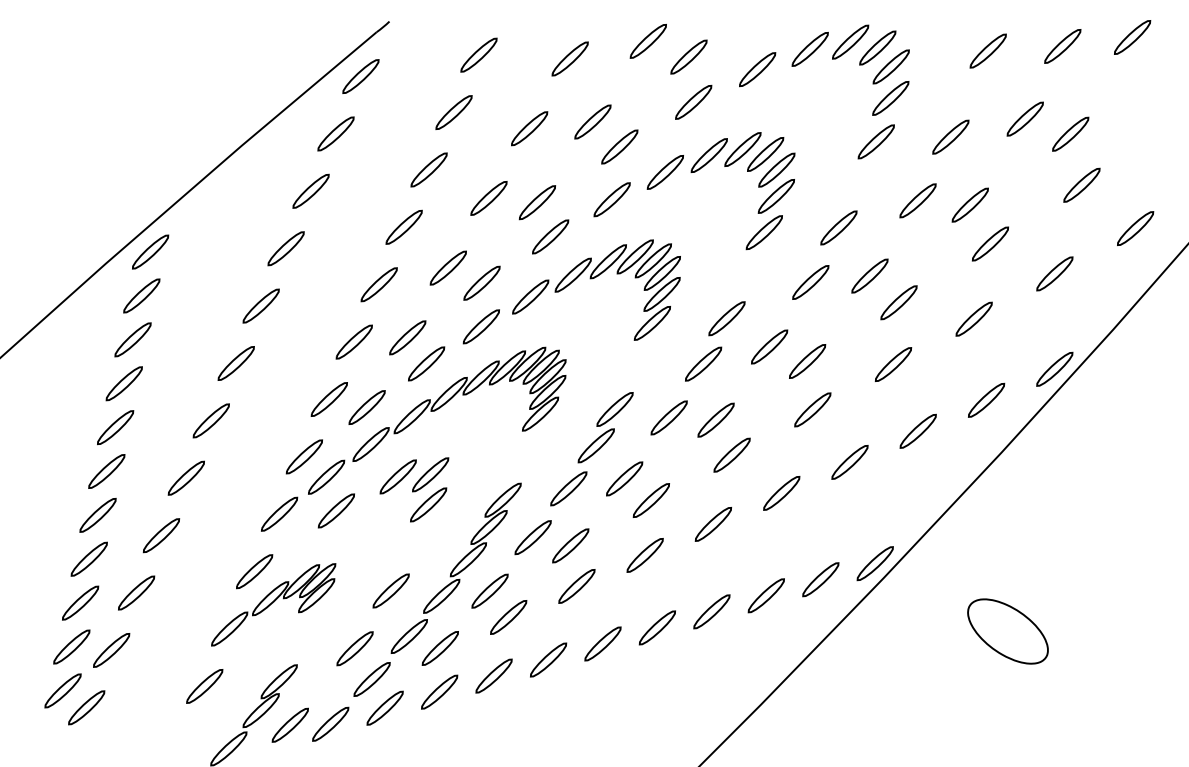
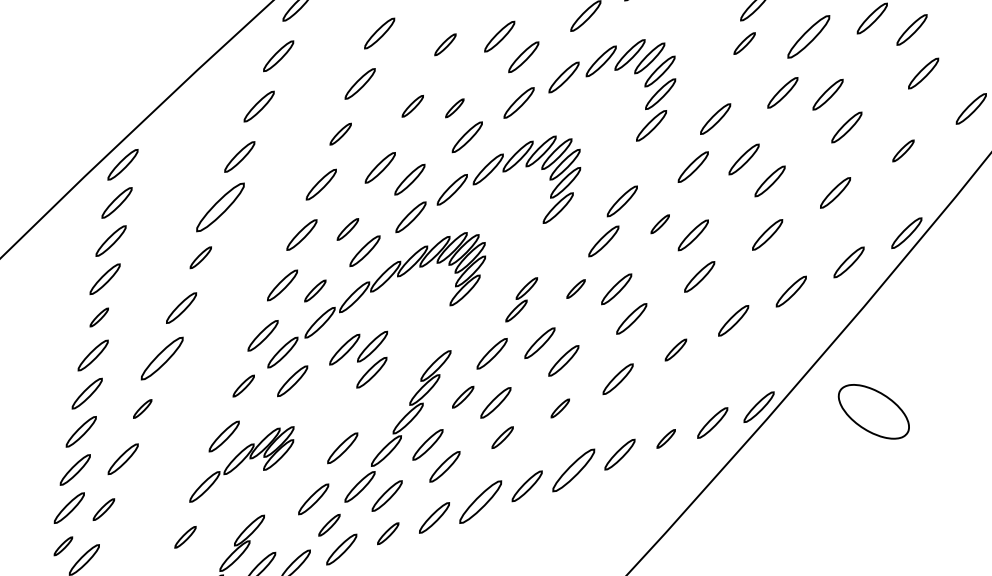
part: (529, 128) -> (445, 44), size x0.7
part: (950, 136) -> (808, 36), size x1.4
part: (875, 141) -> (744, 43), size x0.7
part: (488, 198) -> (412, 106), size x0.7
part: (537, 202) -> (454, 108), size x0.6
part: (403, 226) -> (340, 133), size x0.7
part: (1054, 273) -> (903, 150), size x0.7
part: (260, 305) -> (219, 206), size x1.6
part: (407, 337) -> (347, 229), size x0.7
part: (769, 346) -> (660, 223), size x0.6
part: (235, 363) -> (200, 257), size x0.7
part: (366, 407) -> (314, 290), size x0.7
part: (668, 417) -> (575, 288), size x0.6
part: (115, 427) -> (99, 317), size x0.6
part: (605, 427) -> (521, 299), size x0.7
part: (185, 477) -> (161, 357), size x1.4
part: (781, 493) -> (675, 350), size x0.7
part: (279, 513) -> (243, 385), size x0.7
part: (161, 535) -> (142, 408), size x0.6
part: (532, 537) -> (462, 397), size x0.7
part: (644, 555) -> (559, 408), size x0.6
part: (576, 586) -> (502, 437), size x0.7
part: (765, 595) -> (665, 438), size x0.6
part: (656, 627) -> (572, 470), size x1.4
part: (1007, 631) -> (873, 411), moved
part: (111, 650) -> (103, 509), size x0.7
part: (548, 659) -> (480, 501), size x1.4
part: (371, 679) -> (328, 525), size x0.7
part: (204, 686) -> (185, 537), size x0.7
part: (62, 690) -> (62, 545), size x0.6
part: (439, 691) -> (388, 533), size x0.7

